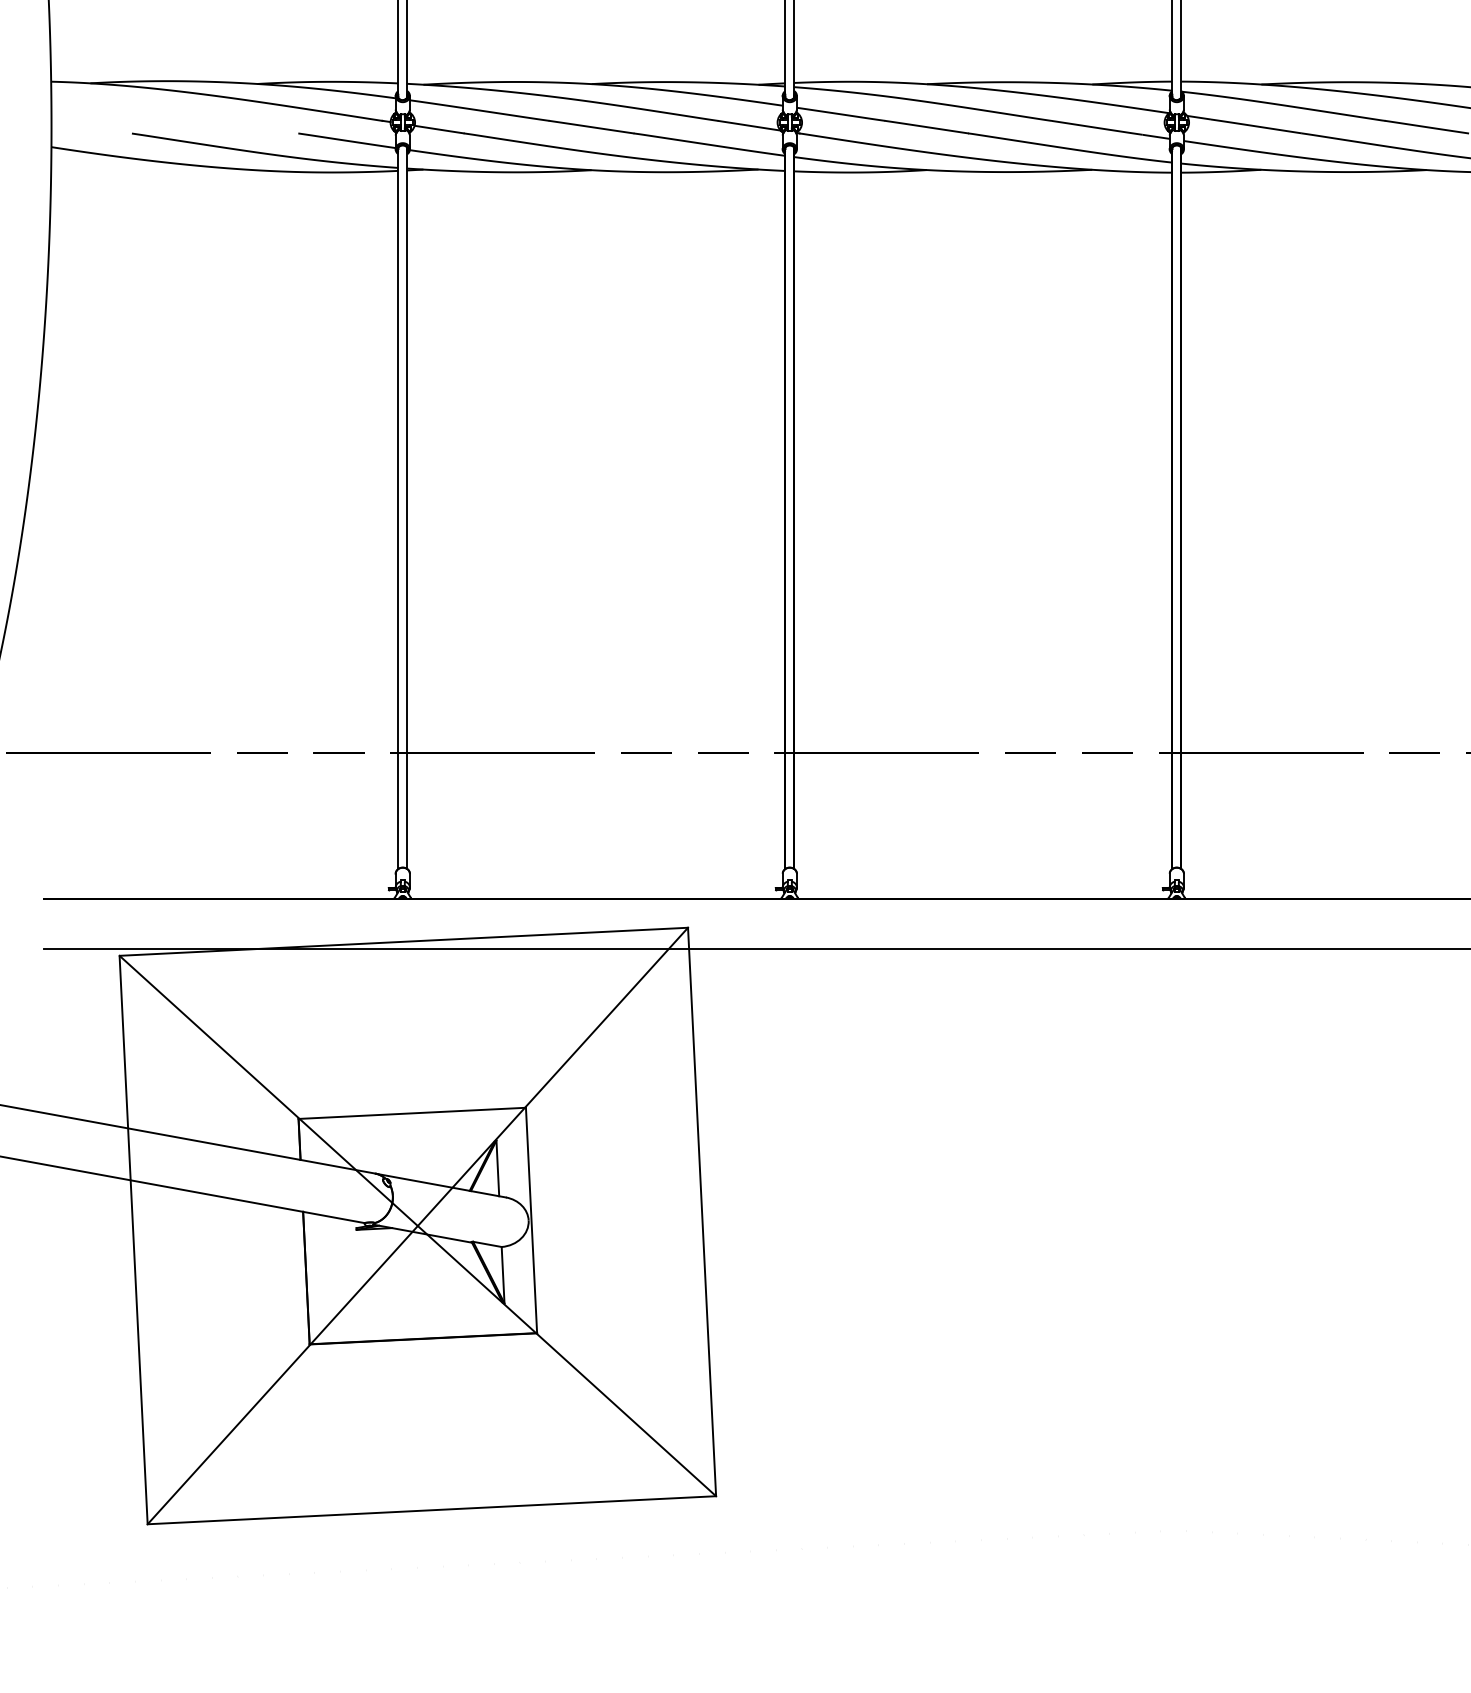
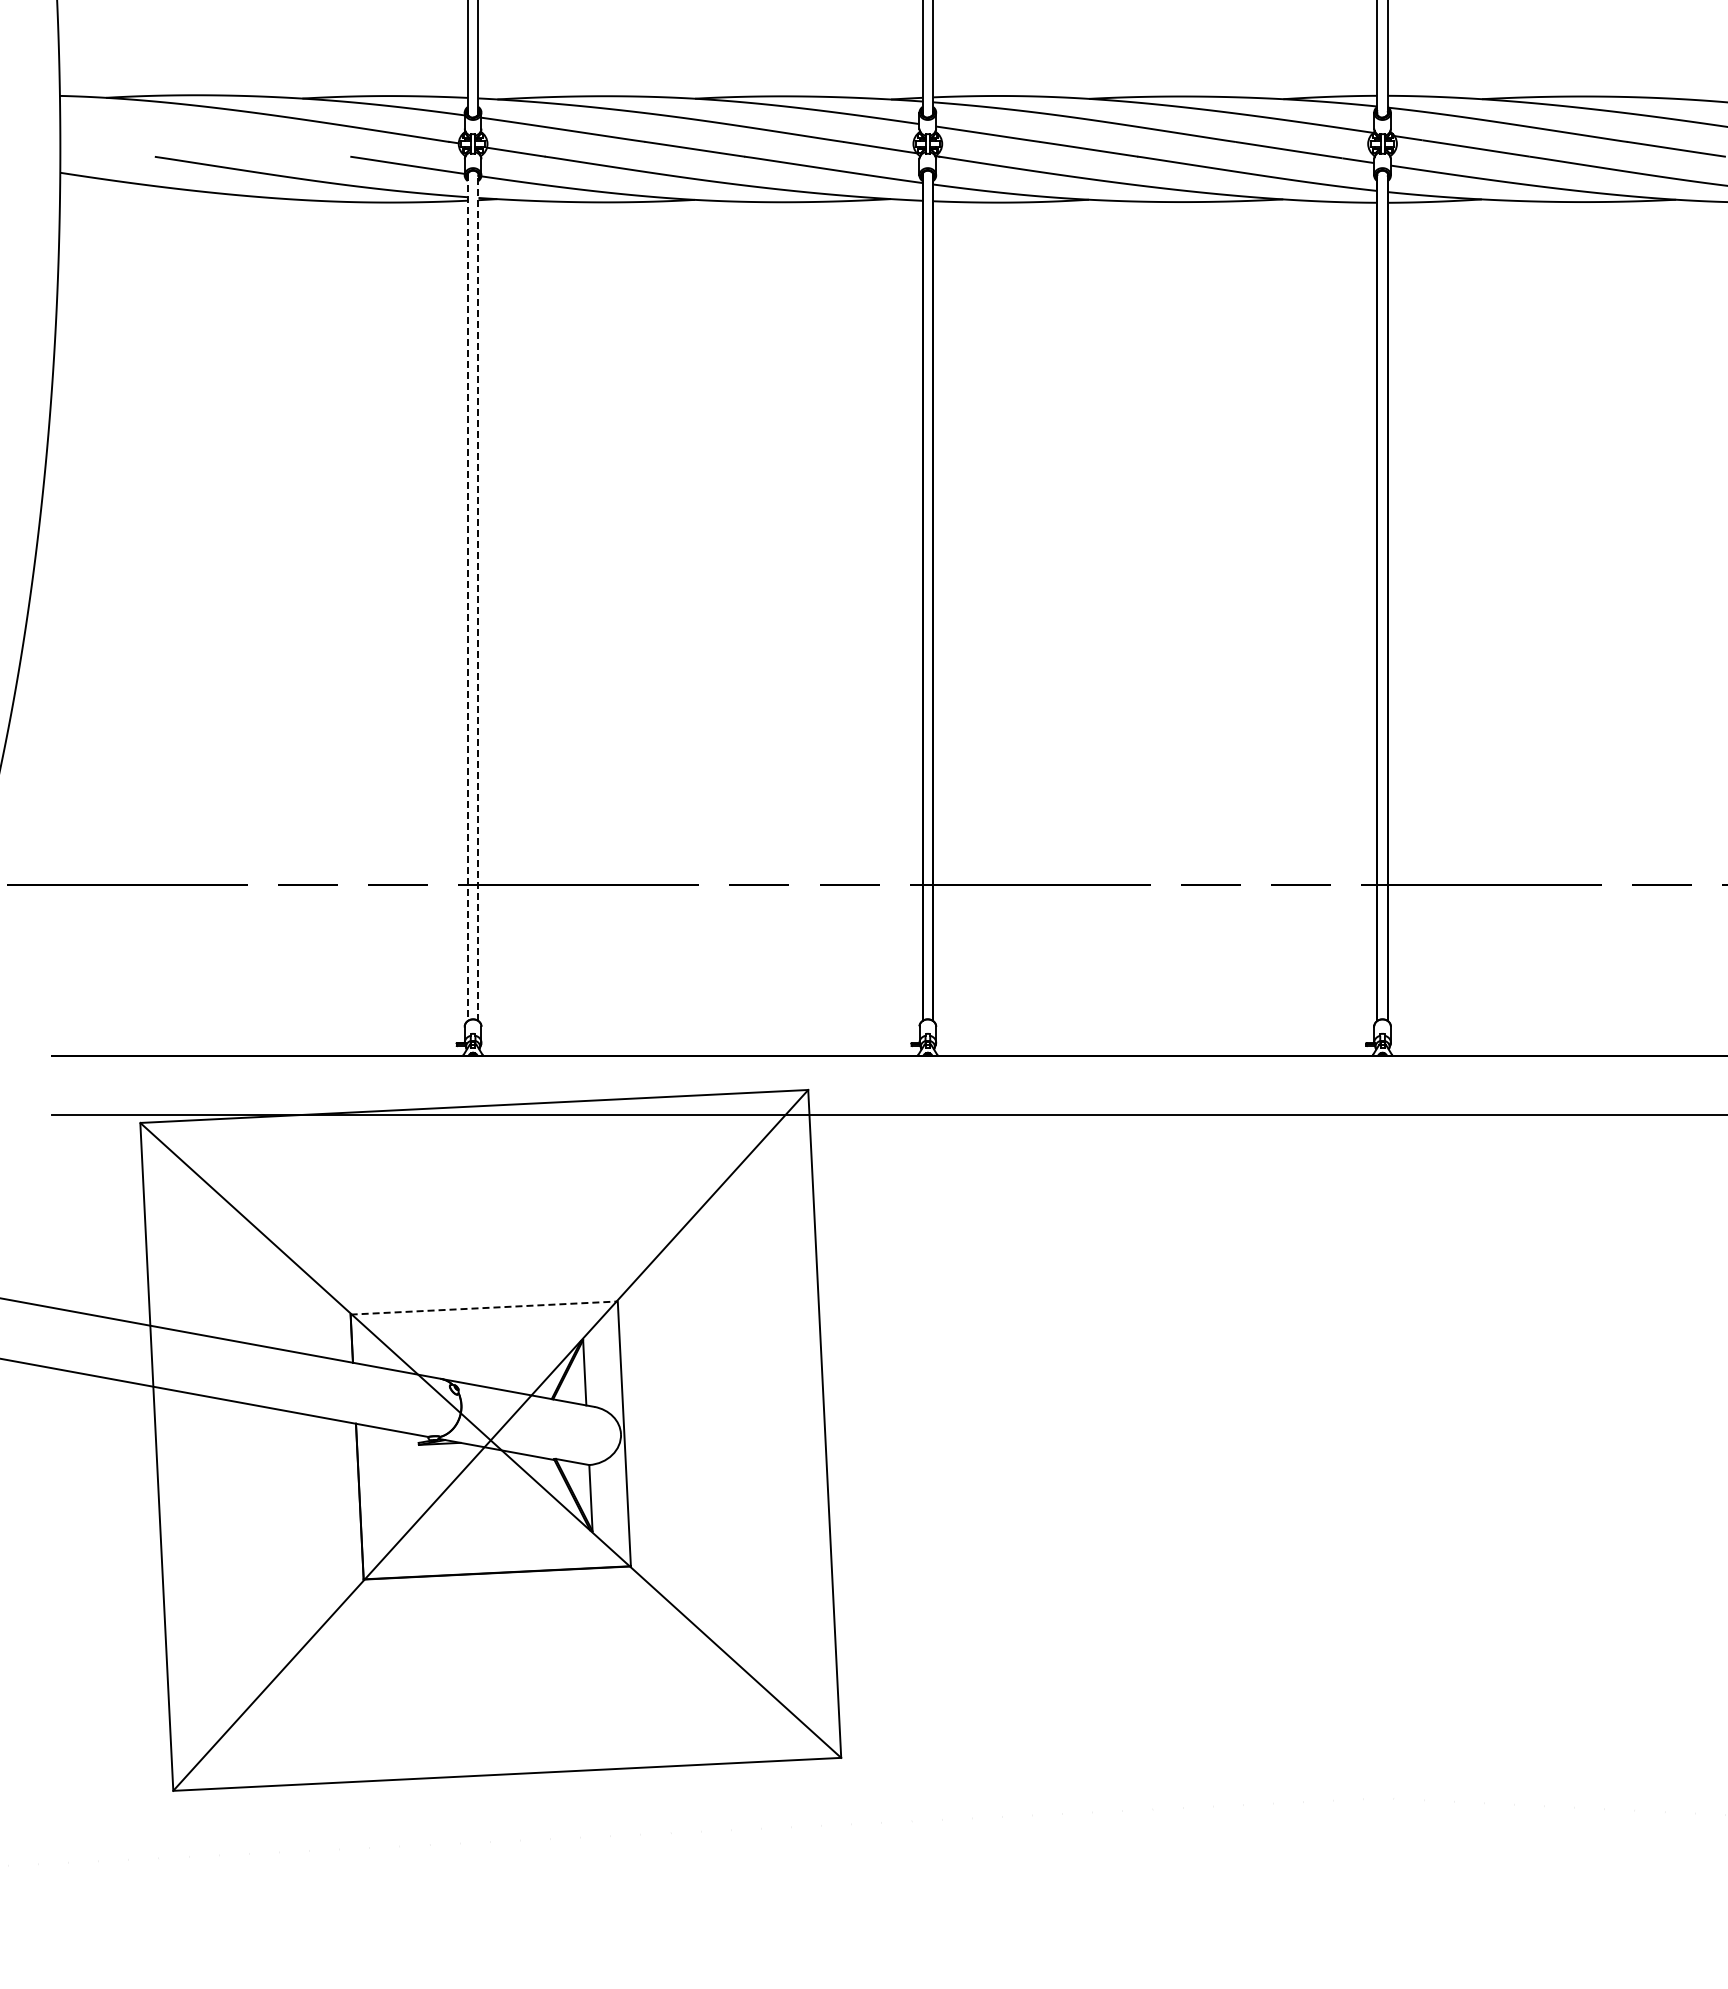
line: (398, 508) -> (467, 597), solid -> dashed
line: (407, 508) -> (478, 597), solid -> dashed
line: (412, 1113) -> (484, 1308), solid -> dashed

